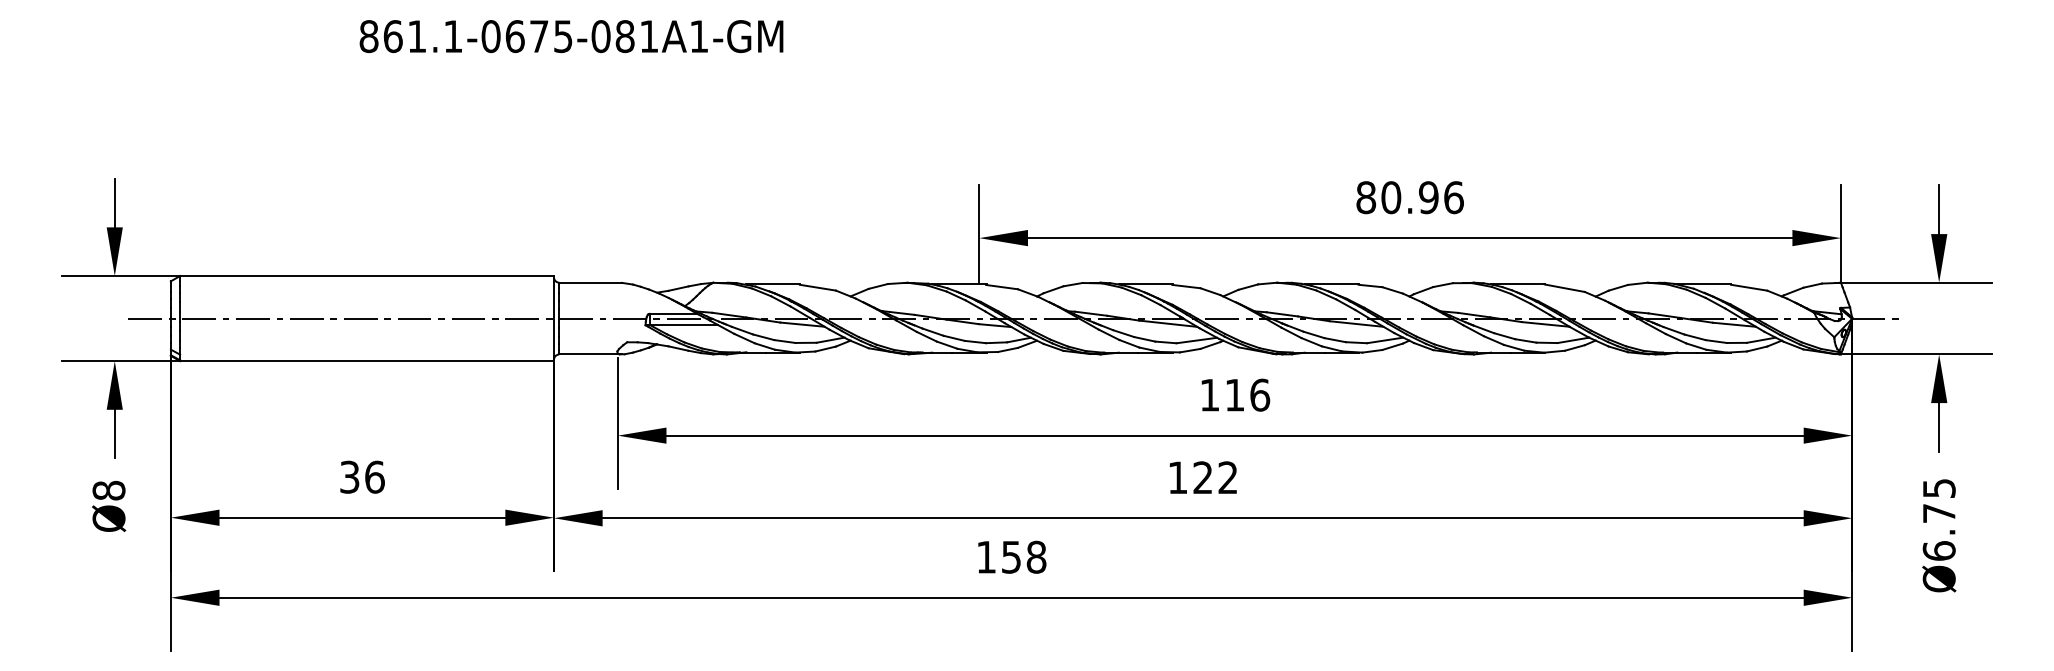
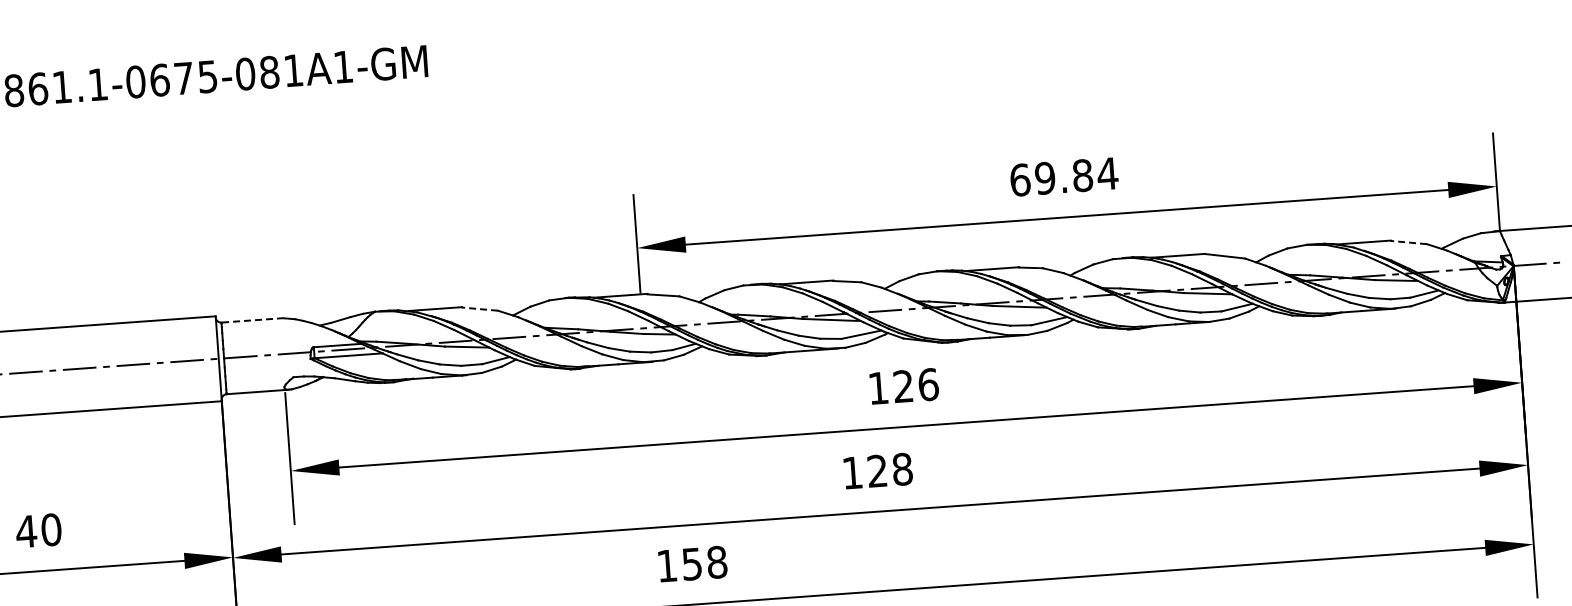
text: (1410, 197) -> (1064, 176), 80.96 -> 69.84
line: (590, 282) -> (252, 320), solid -> dashed
line: (817, 287) -> (479, 308), solid -> dashed
line: (1748, 287) -> (1407, 242), solid -> dashed
text: (1234, 394) -> (902, 385), 116 -> 126
text: (361, 476) -> (38, 530), 36 -> 40
text: (1227, 477) -> (901, 469), 122 -> 128

